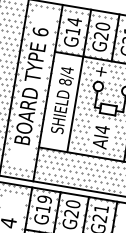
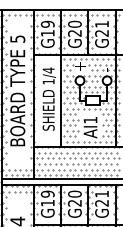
text: (74, 21) -> (47, 24), G14 -> G19
text: (40, 31) -> (17, 38), 6 -> 5
text: (65, 81) -> (48, 81), 8/4 -> 1/4
text: (102, 128) -> (90, 119), AI4 -> AI1

